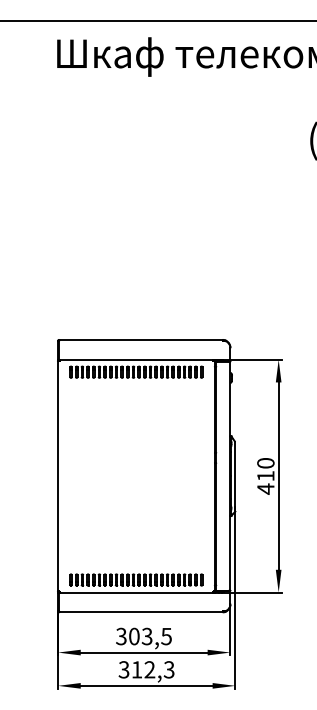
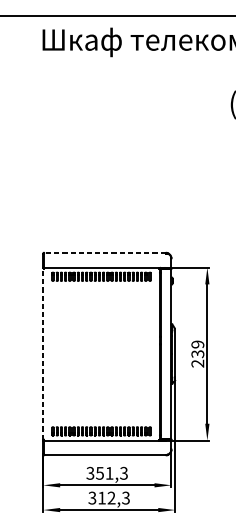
line: (141, 339) -> (105, 252), solid -> dashed
line: (58, 475) -> (43, 353), solid -> dashed
text: (265, 476) -> (197, 354), 410 -> 239
text: (149, 636) -> (111, 473), 303,5 -> 351,3

